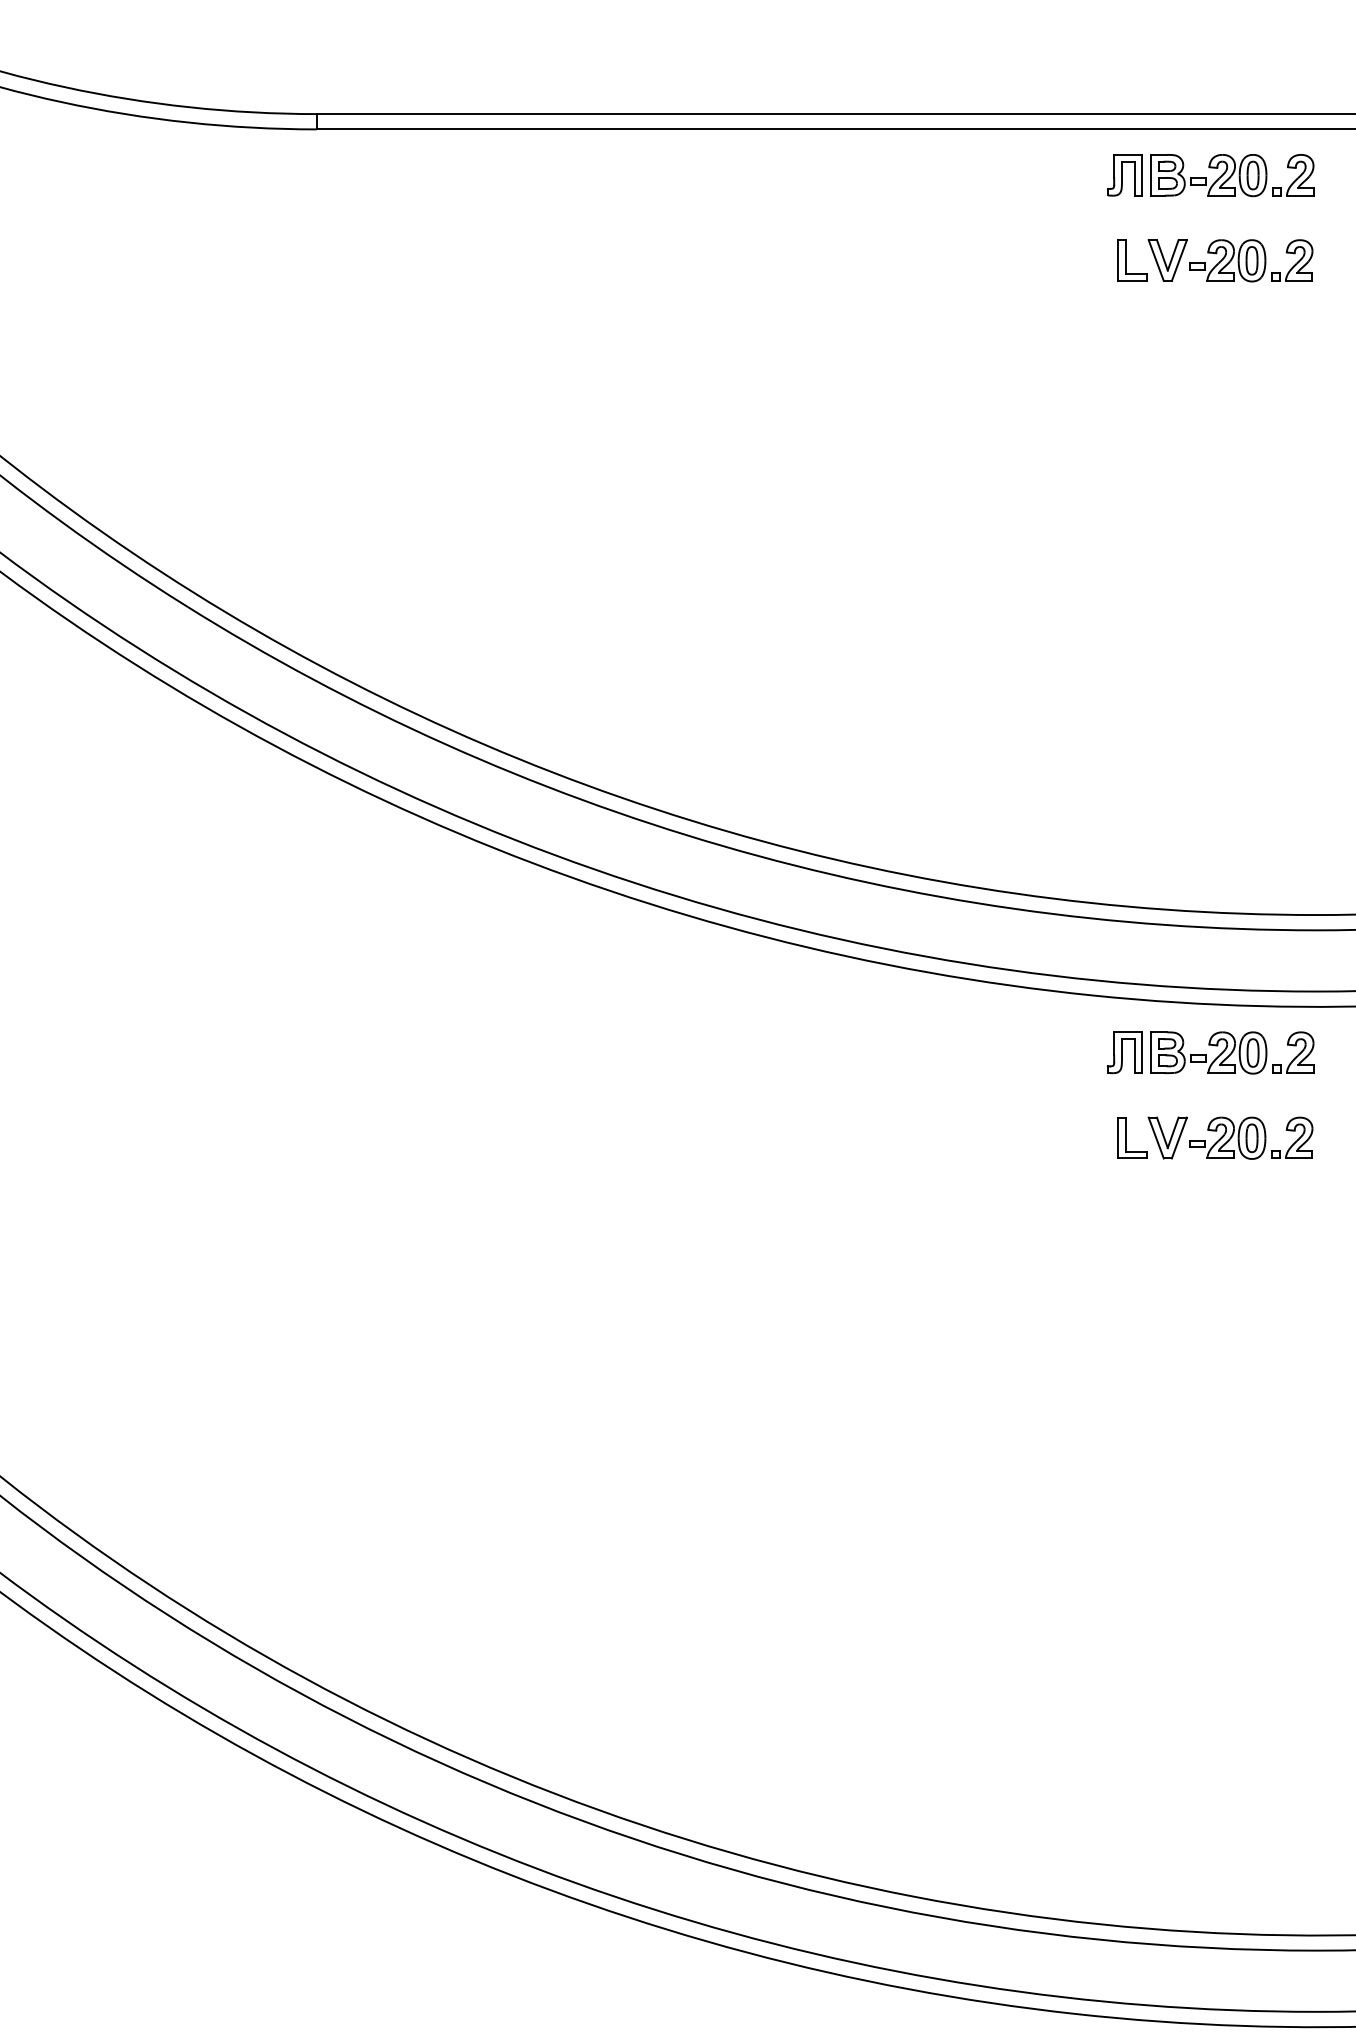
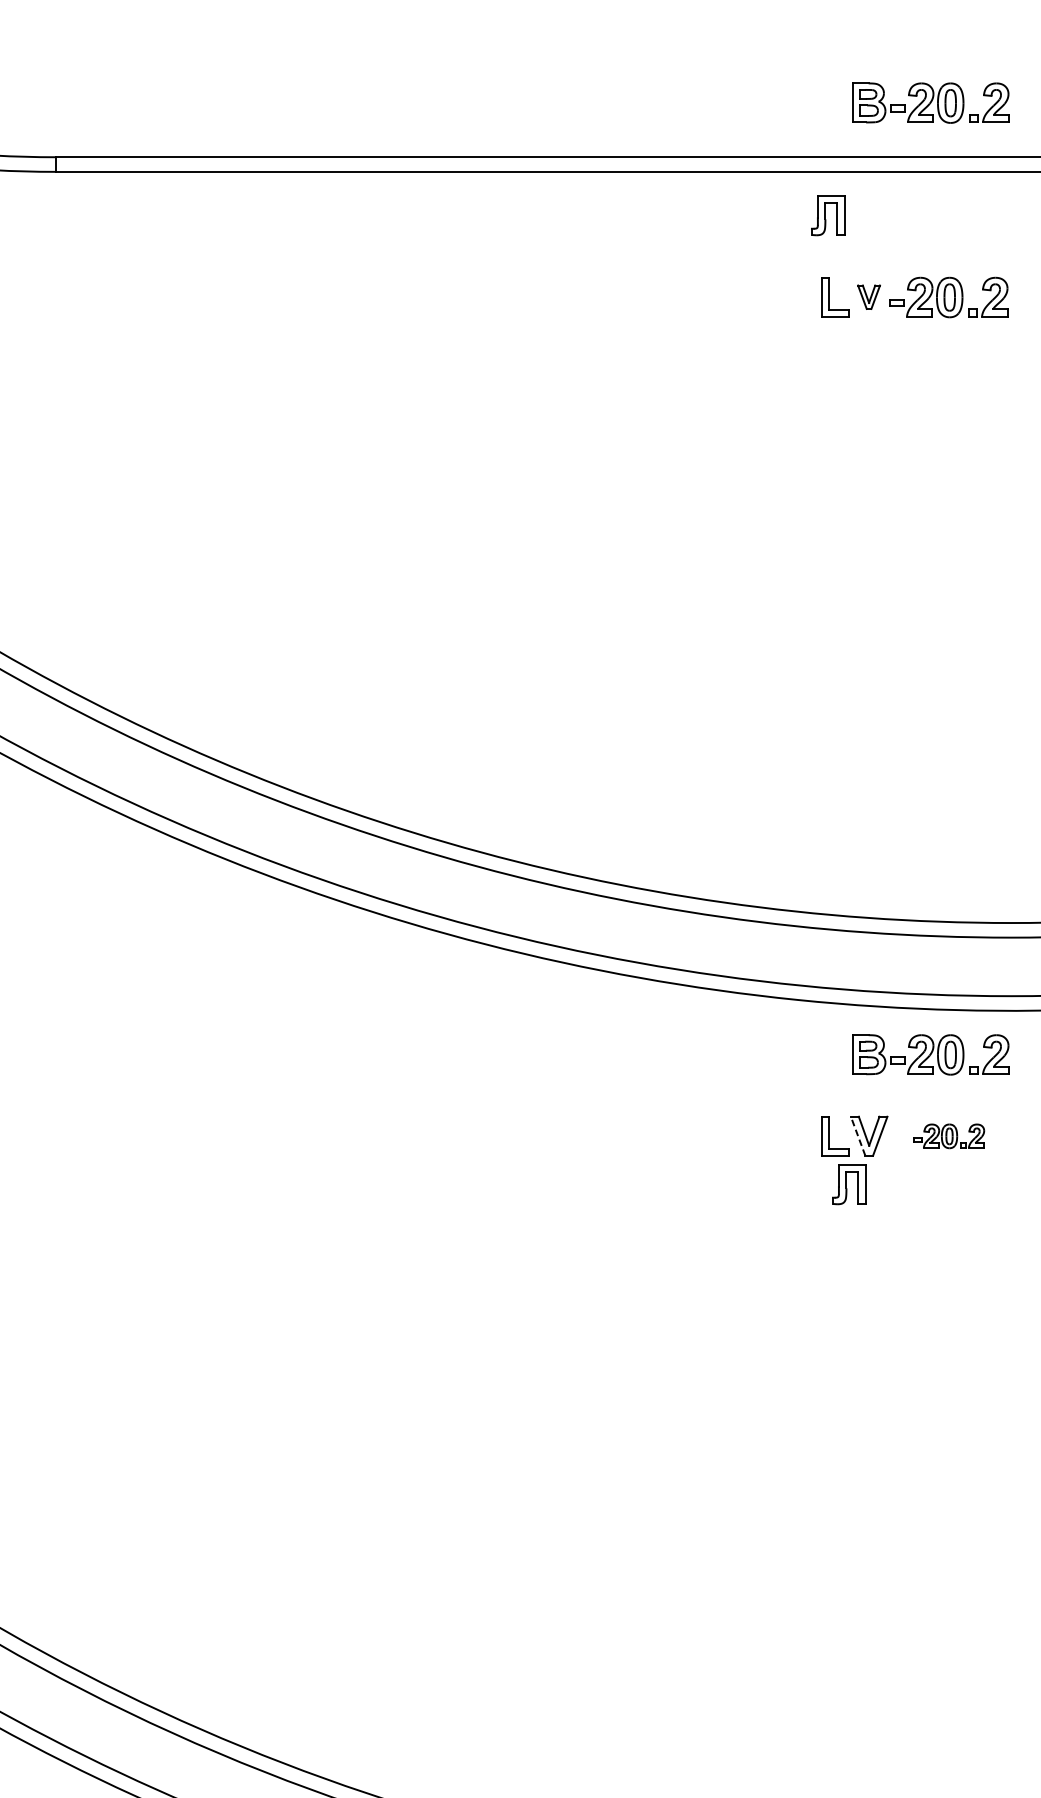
part: (1232, 175) -> (931, 103), moved
part: (1167, 260) -> (868, 297), size x0.6
part: (1124, 1052) -> (848, 1184), moved
part: (1251, 1137) -> (949, 1135), size x0.6
line: (1156, 1138) -> (858, 1136), solid -> dashed

